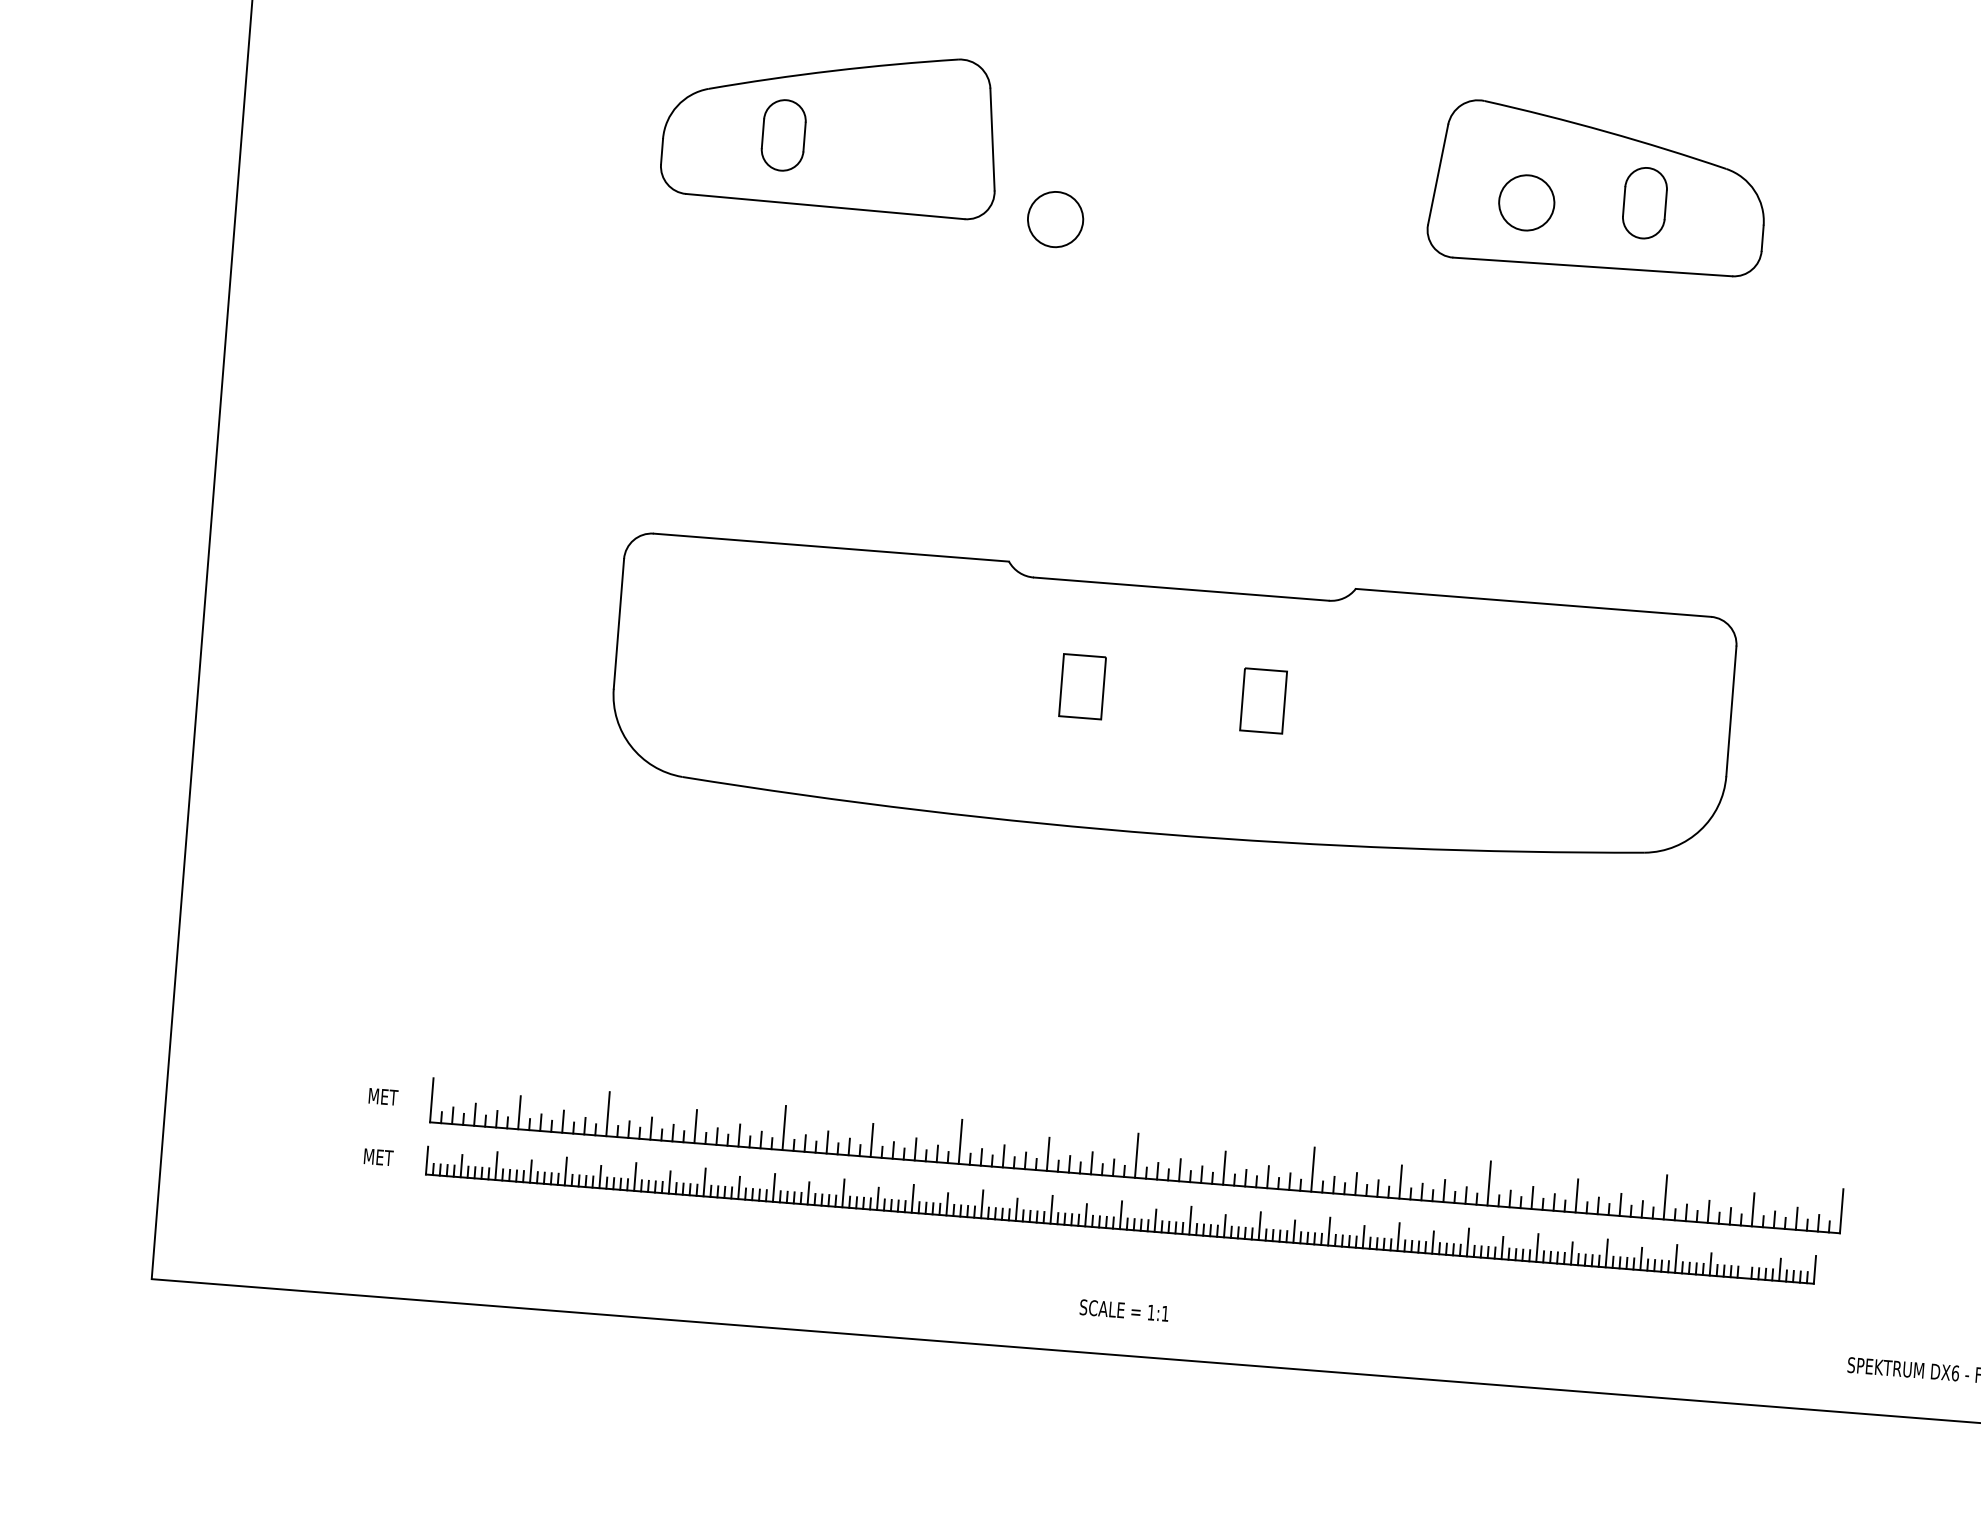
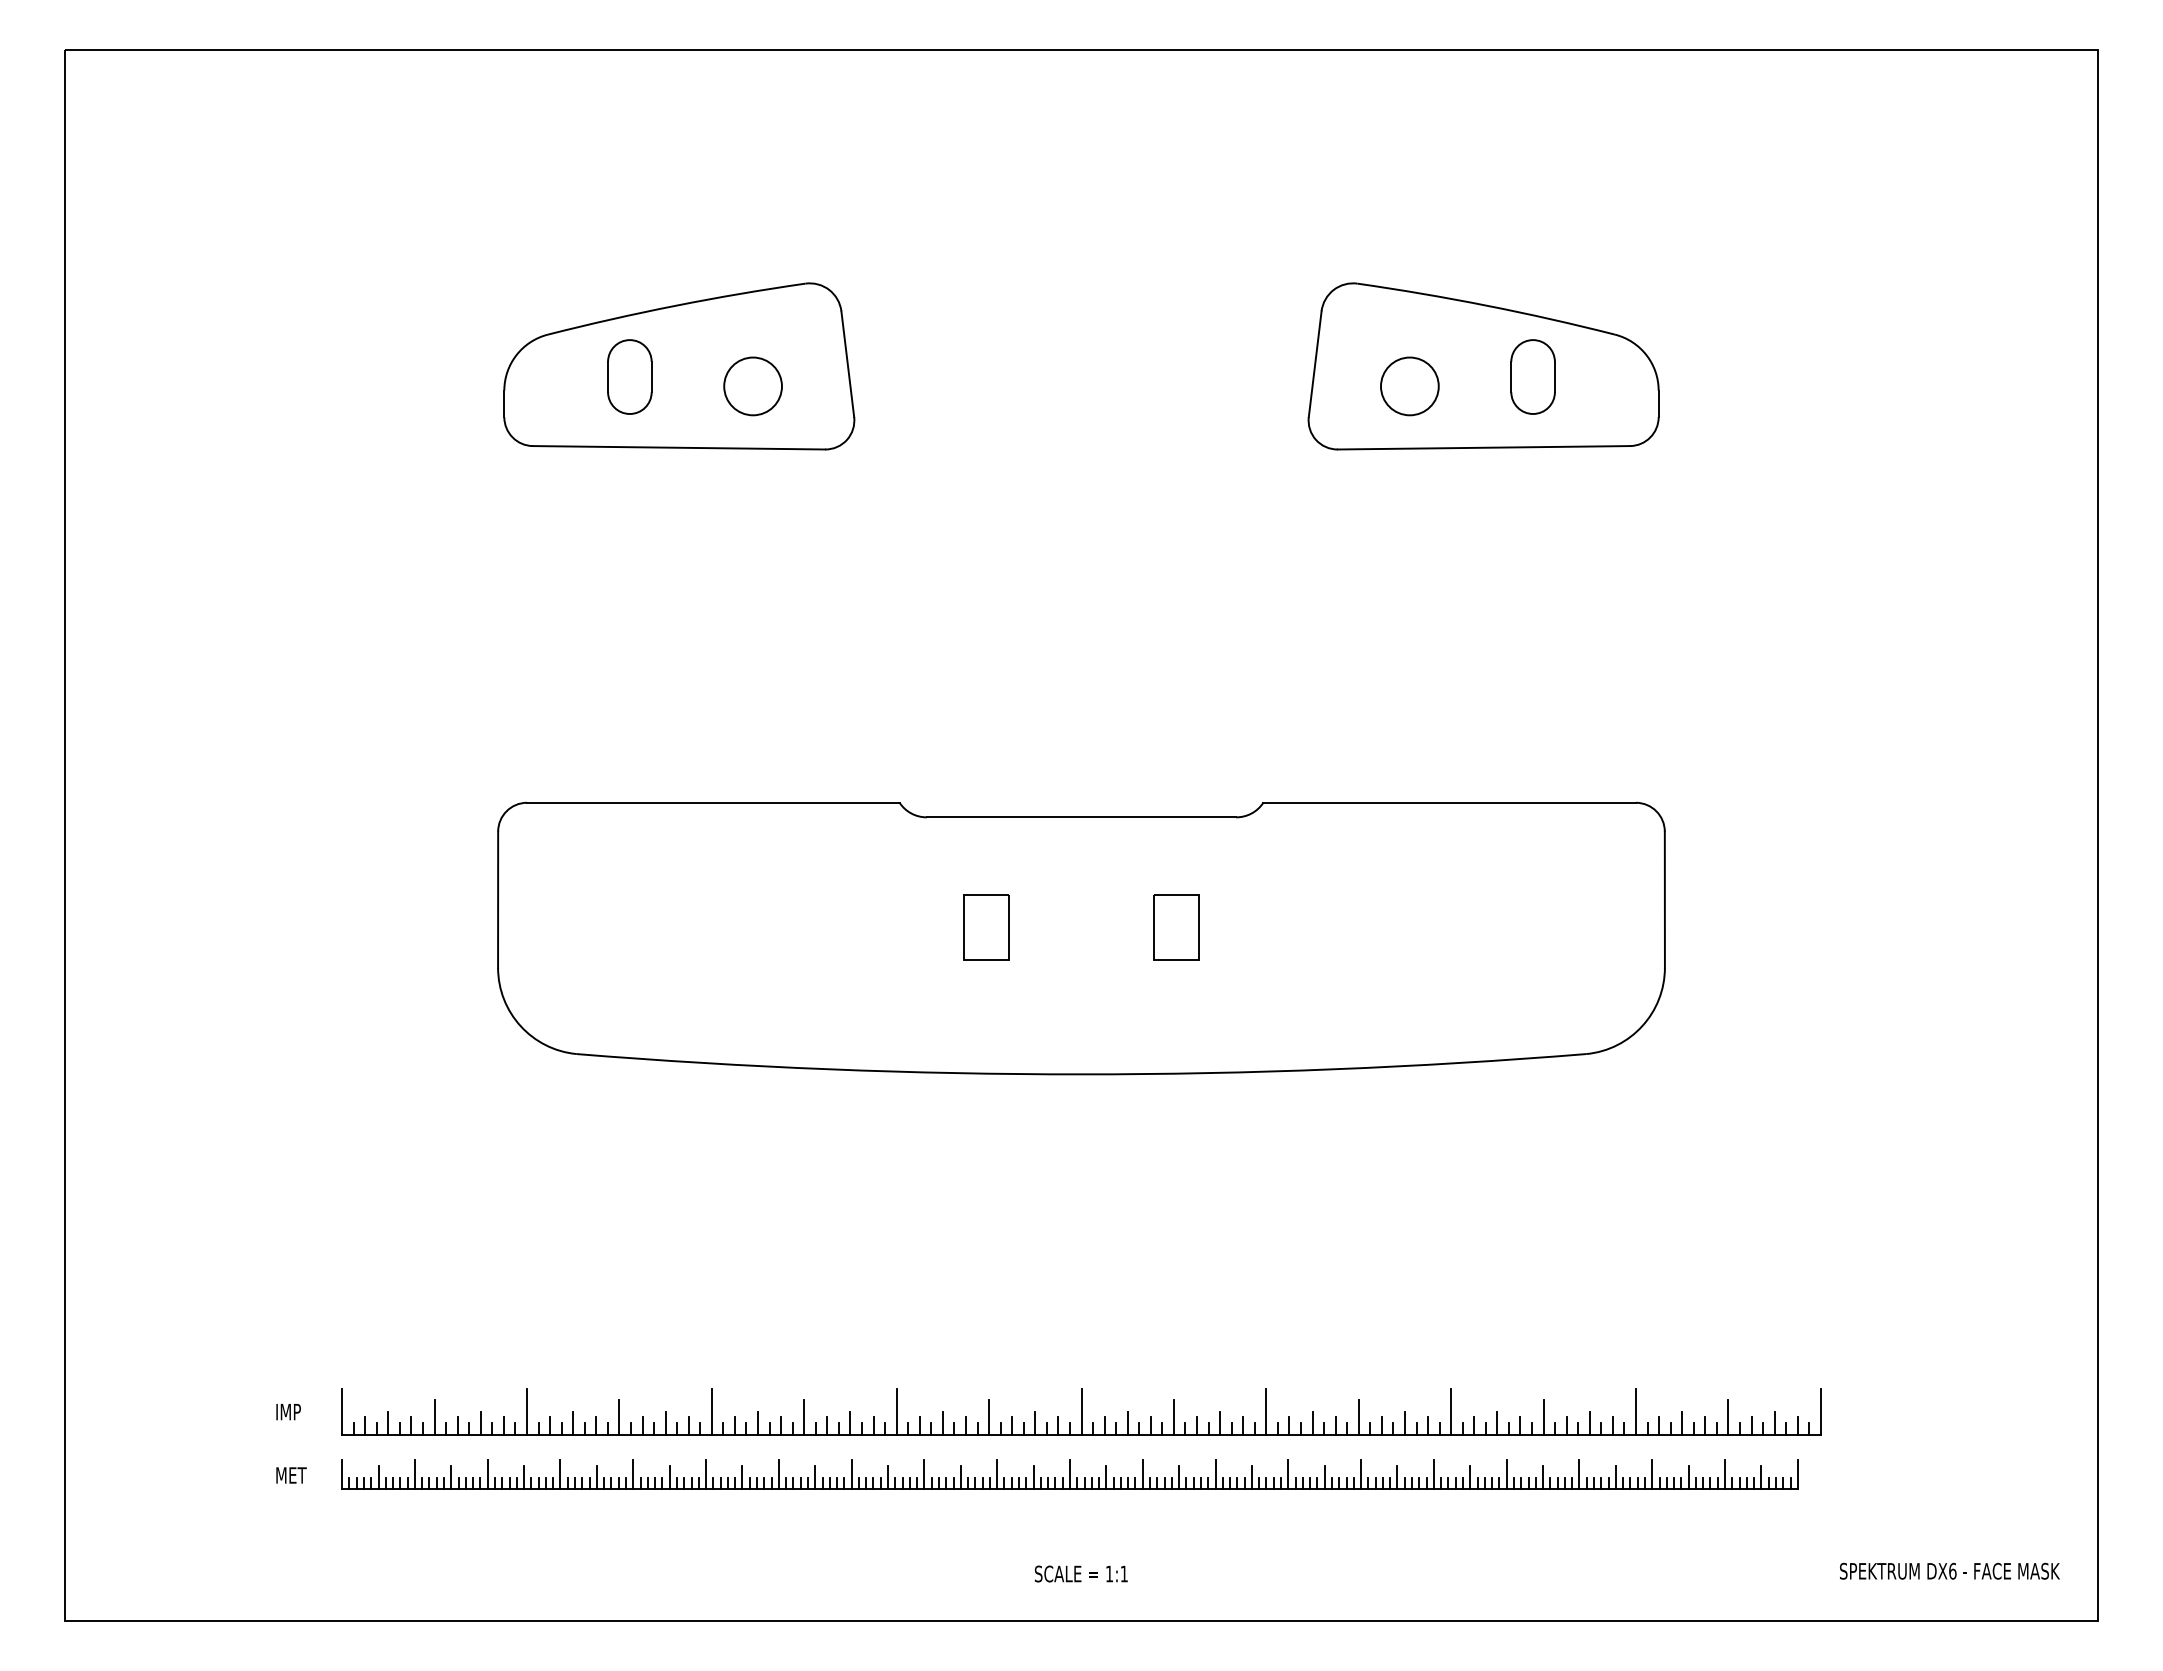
circle: (1055, 219) -> (752, 386), moved
text: (383, 1096) -> (291, 1411), MET -> IMP
line: (1746, 1264) -> (1725, 1474), added

